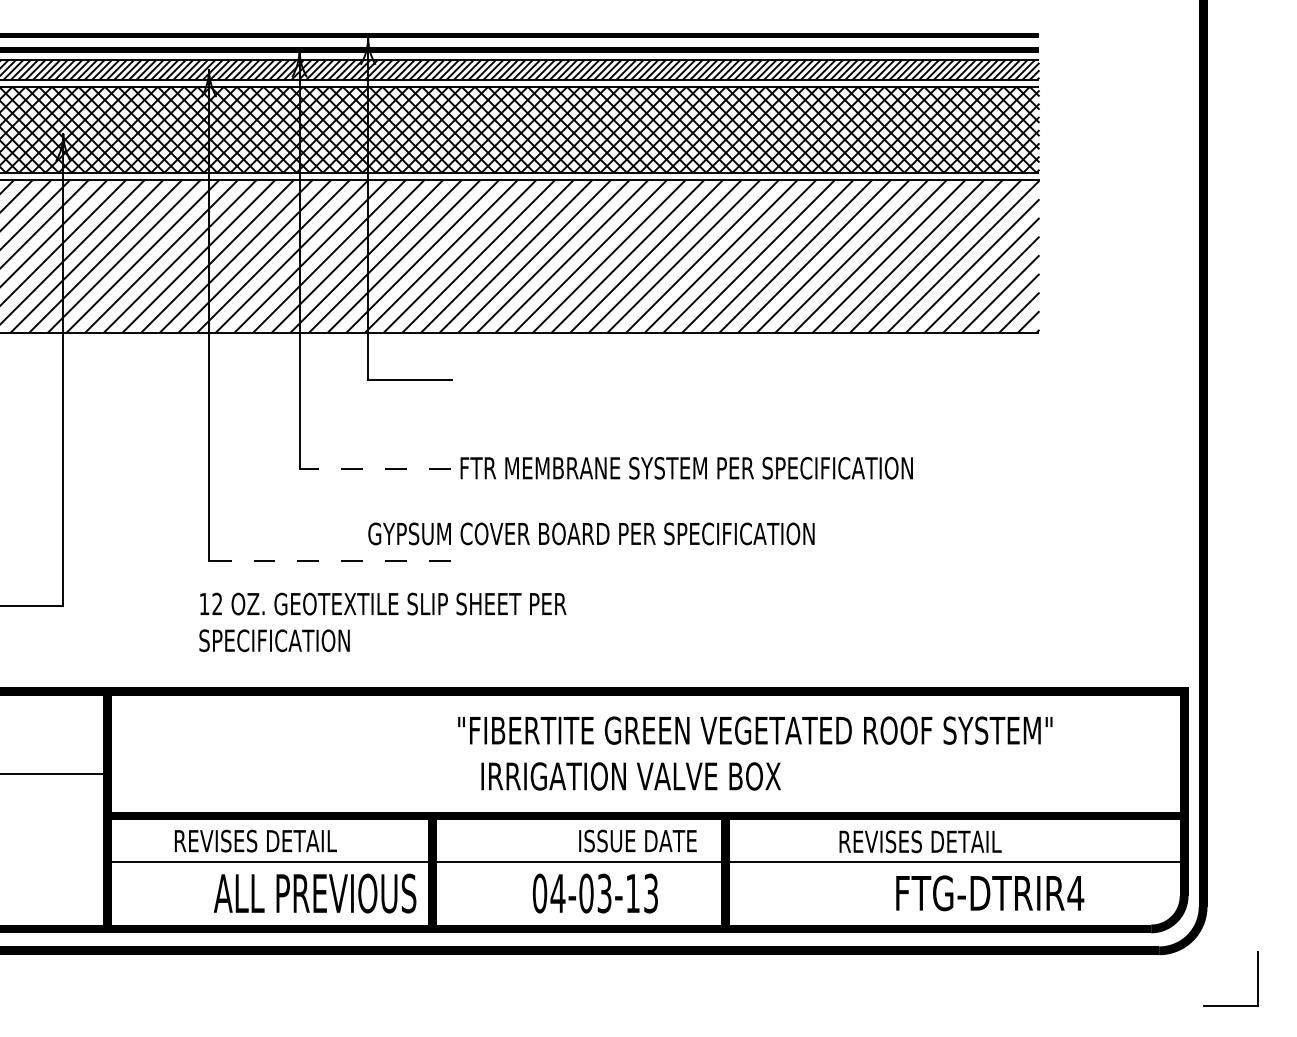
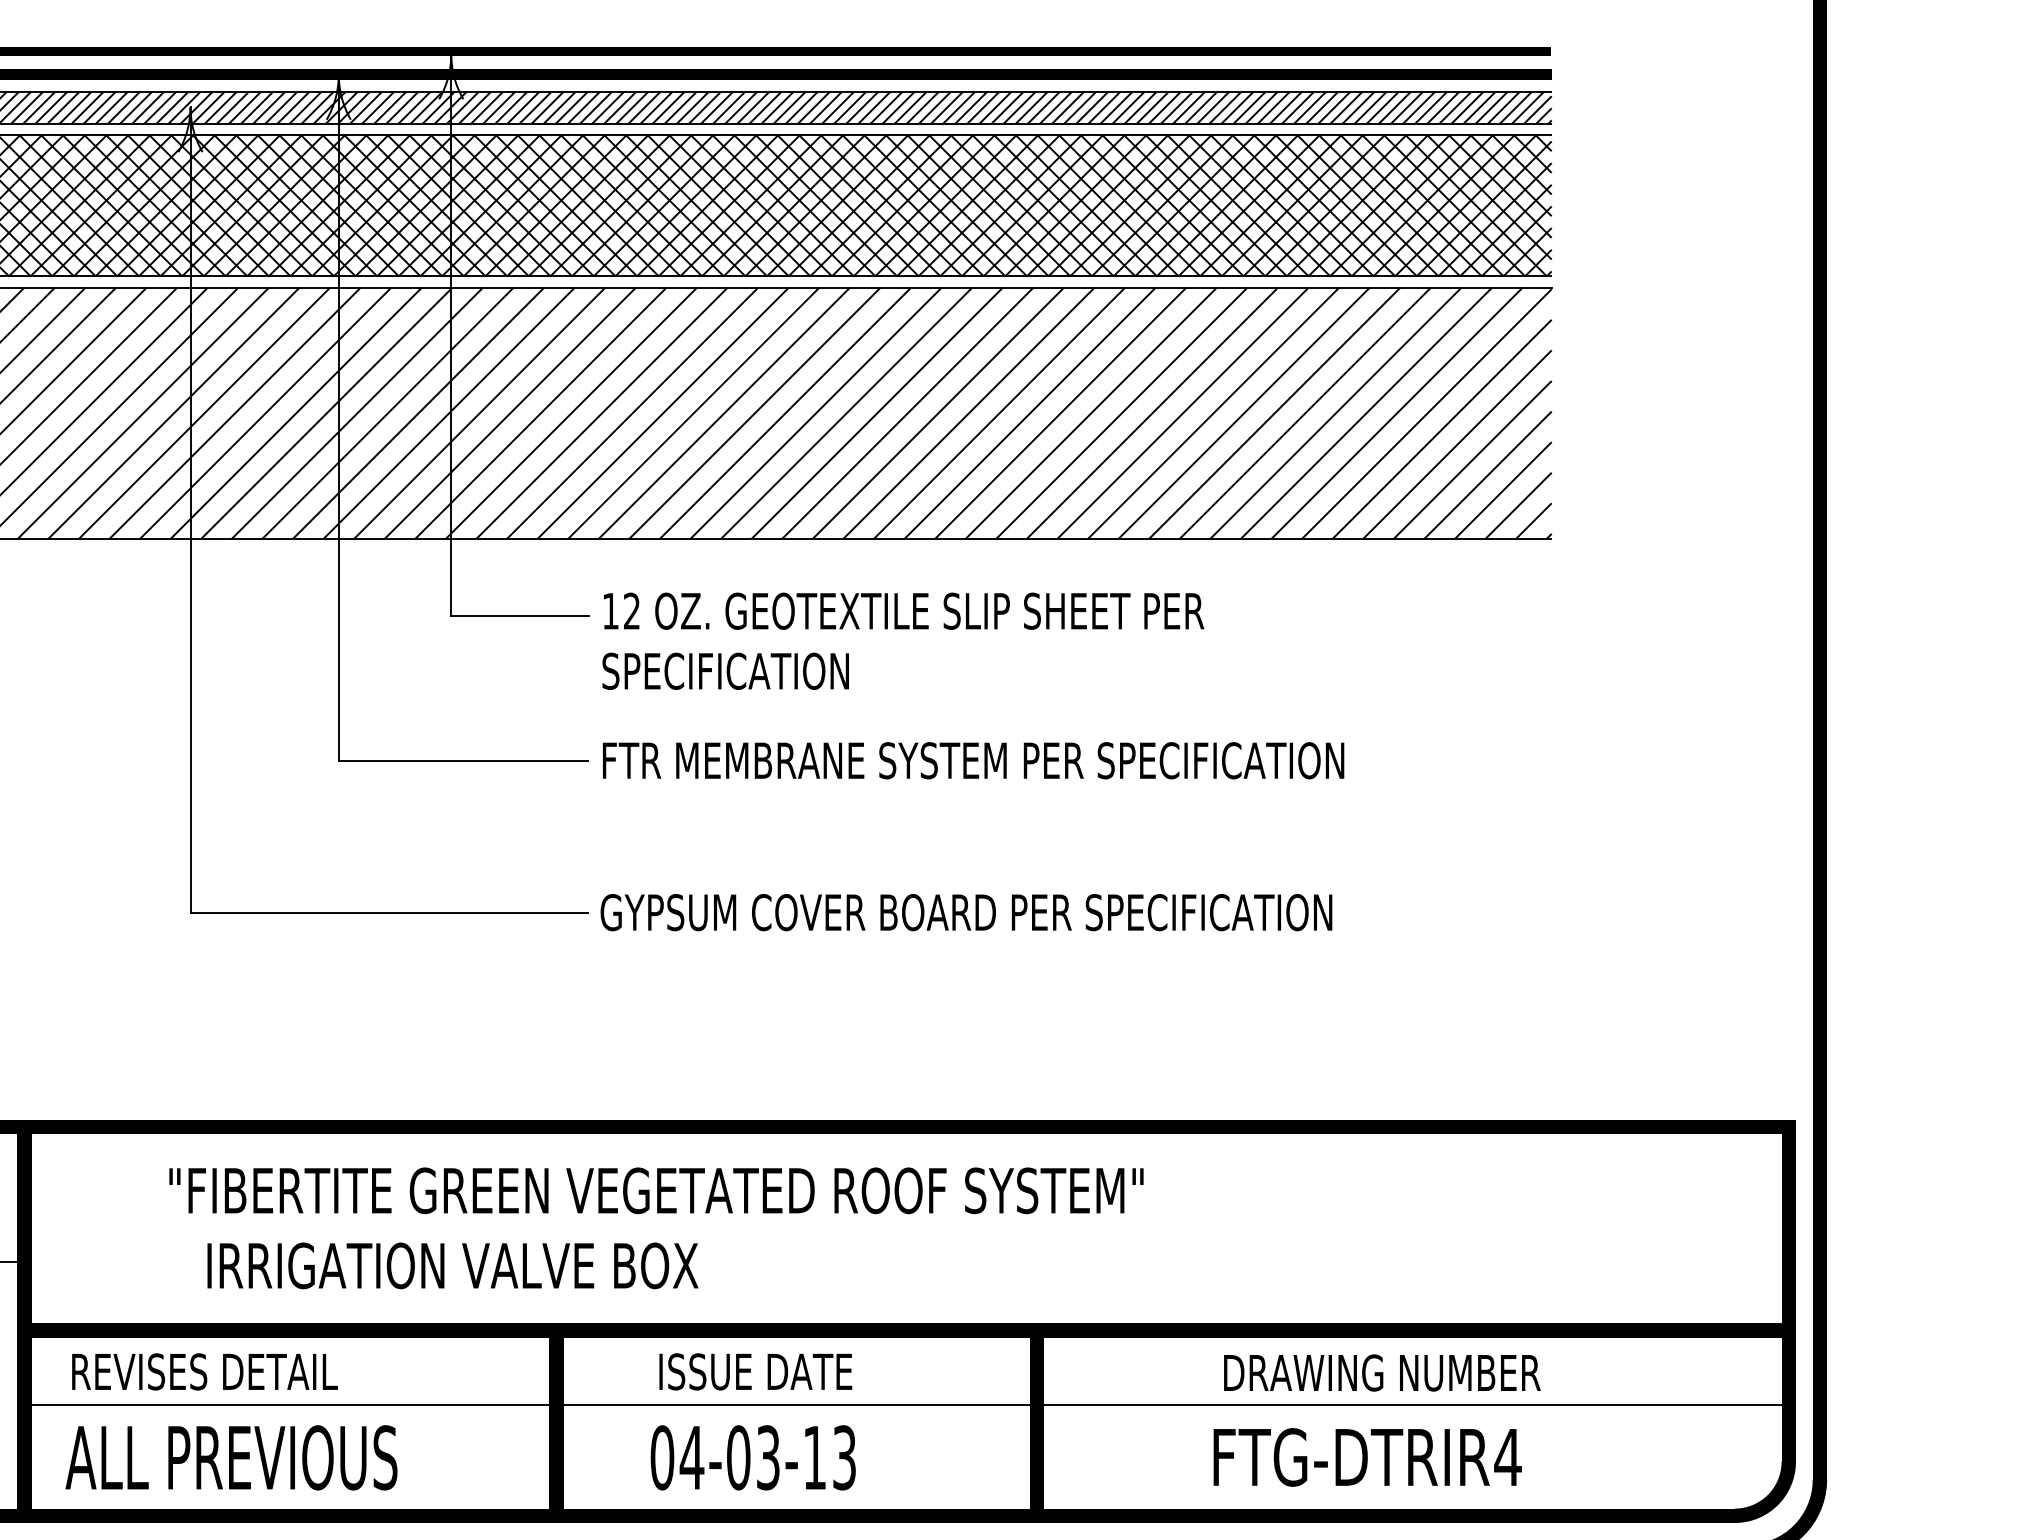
line: (375, 468) -> (463, 761), dashed -> solid
text: (591, 533) -> (966, 911), moved
line: (329, 561) -> (387, 913), dashed -> solid
text: (382, 622) -> (902, 641), moved
text: (755, 753) -> (656, 1228), moved
text: (255, 840) -> (204, 1370), moved
text: (637, 840) -> (755, 1370), moved
text: (936, 841) -> (1382, 1372), REVISES DETAIL -> DRAWING NUMBER
text: (315, 893) -> (232, 1457), moved
text: (594, 893) -> (751, 1457), moved
text: (990, 893) -> (1368, 1457), moved

